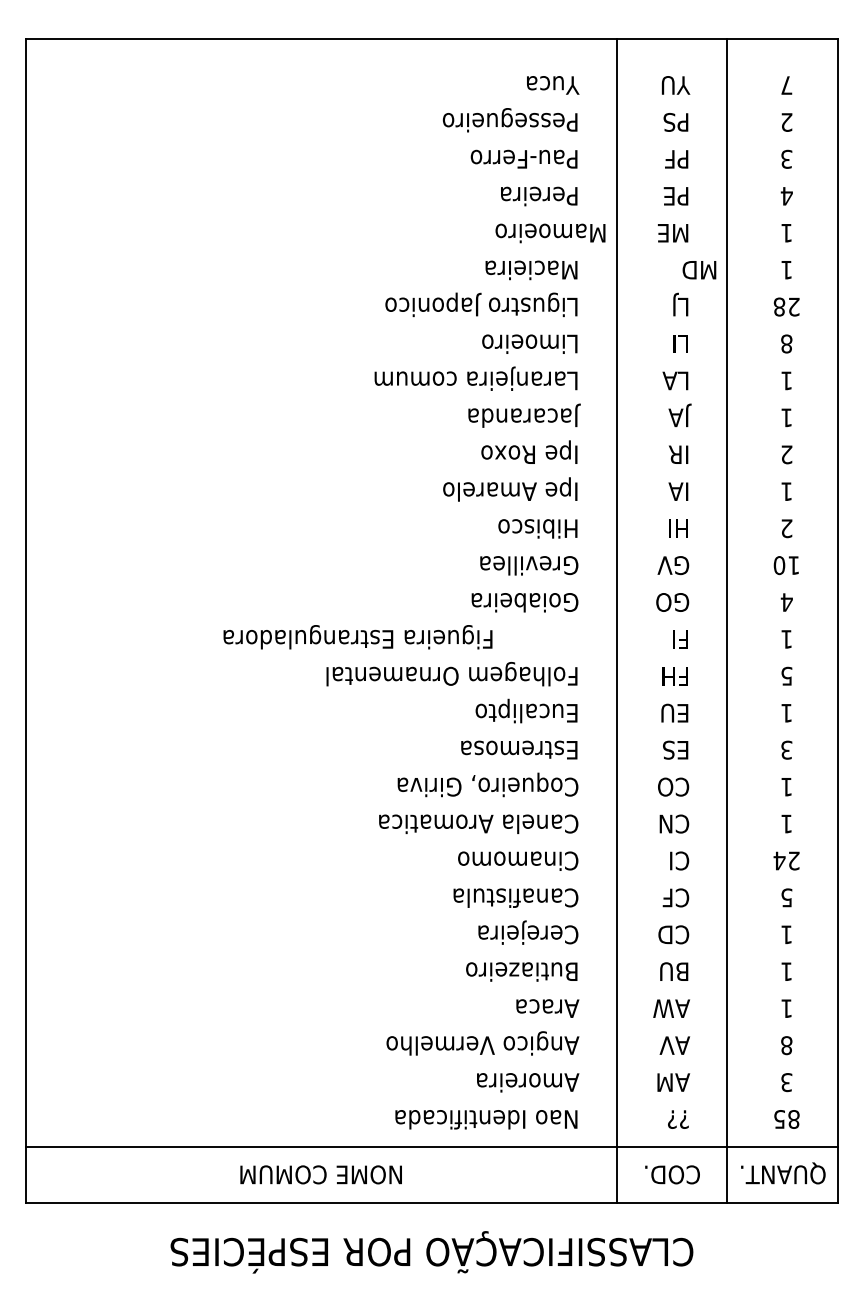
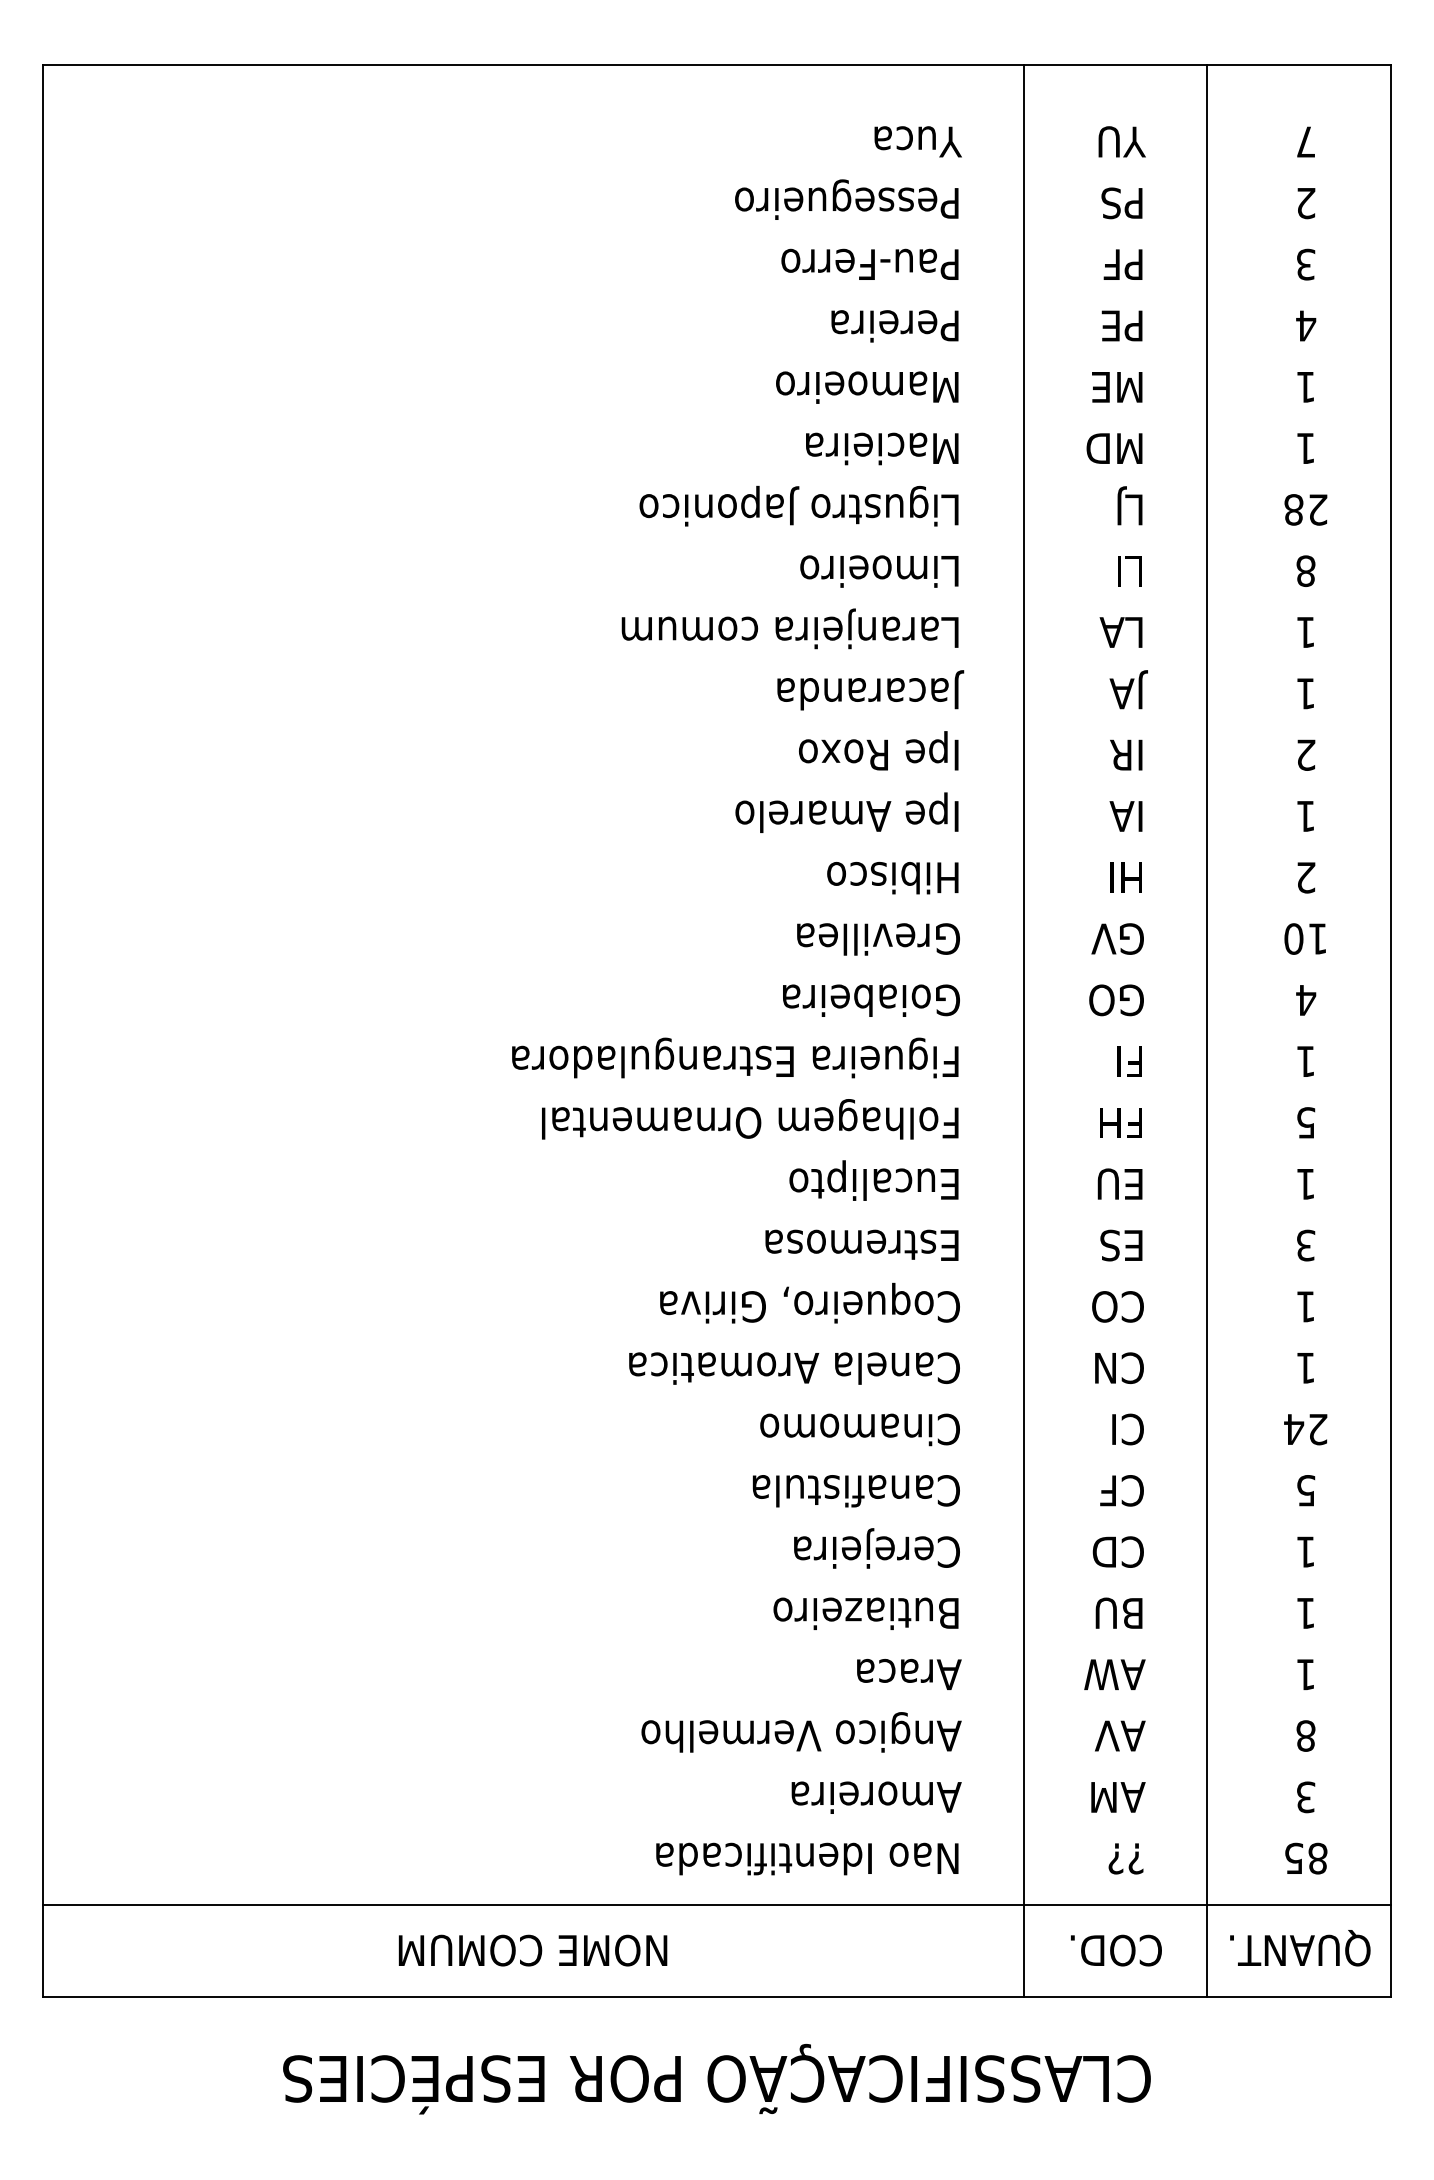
text: (550, 233) -> (867, 387), moved
text: (699, 270) -> (1114, 449), moved
text: (357, 637) -> (734, 1058), moved

